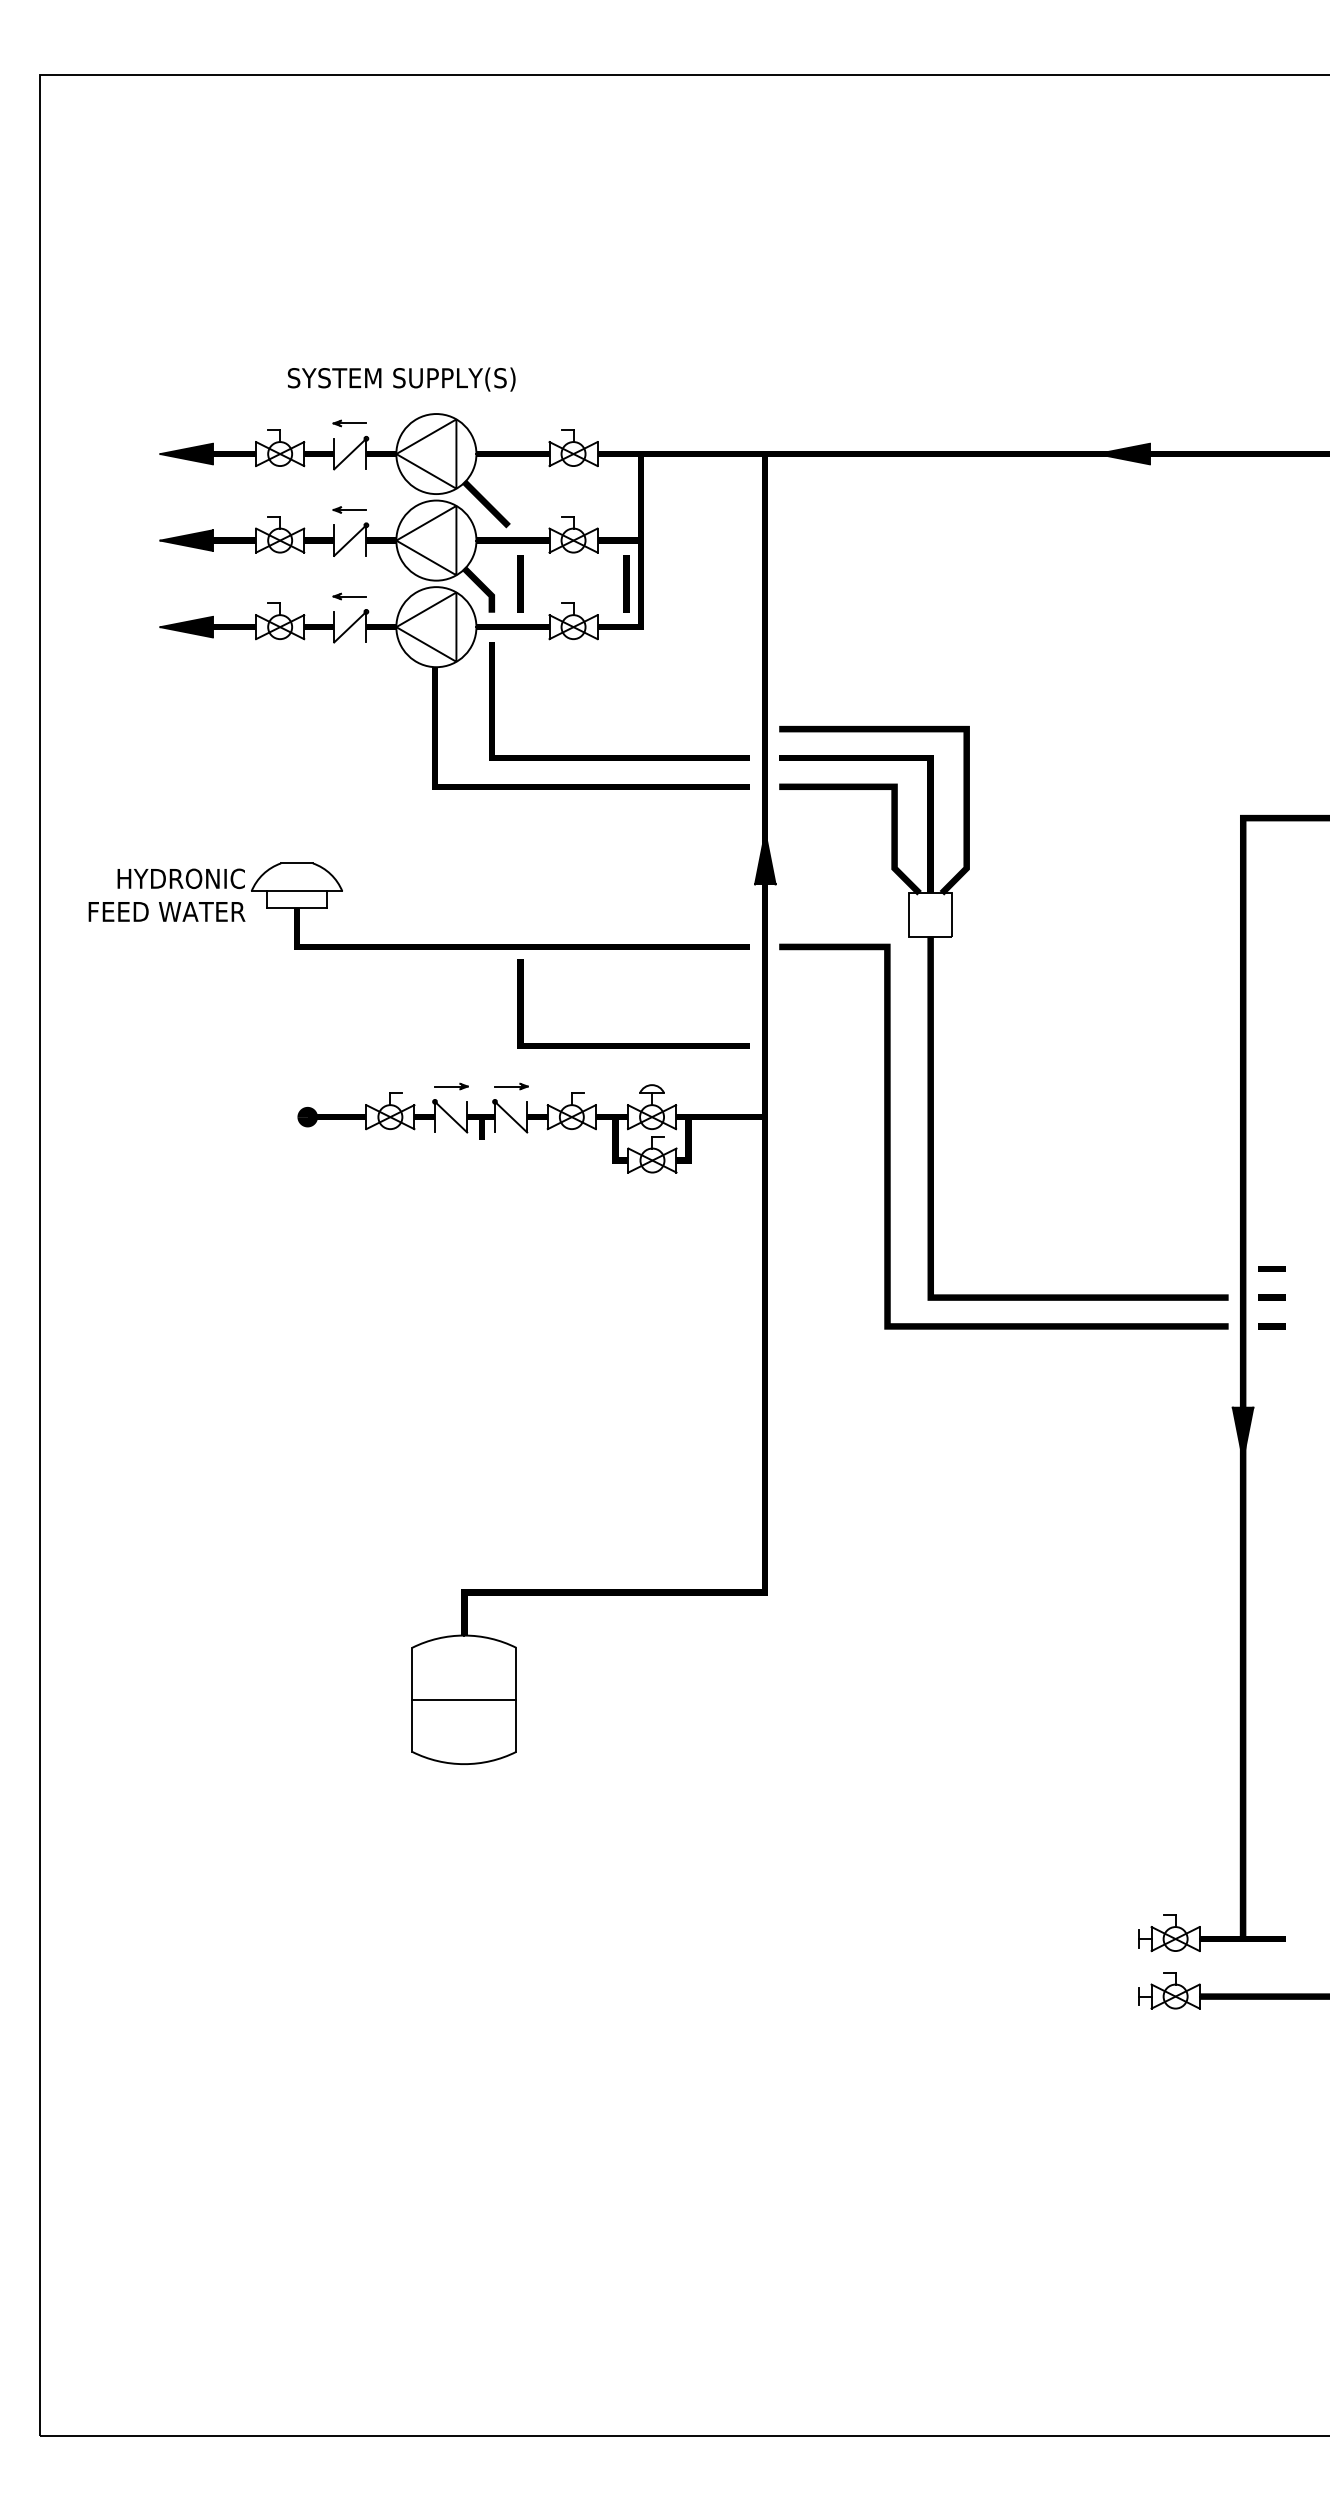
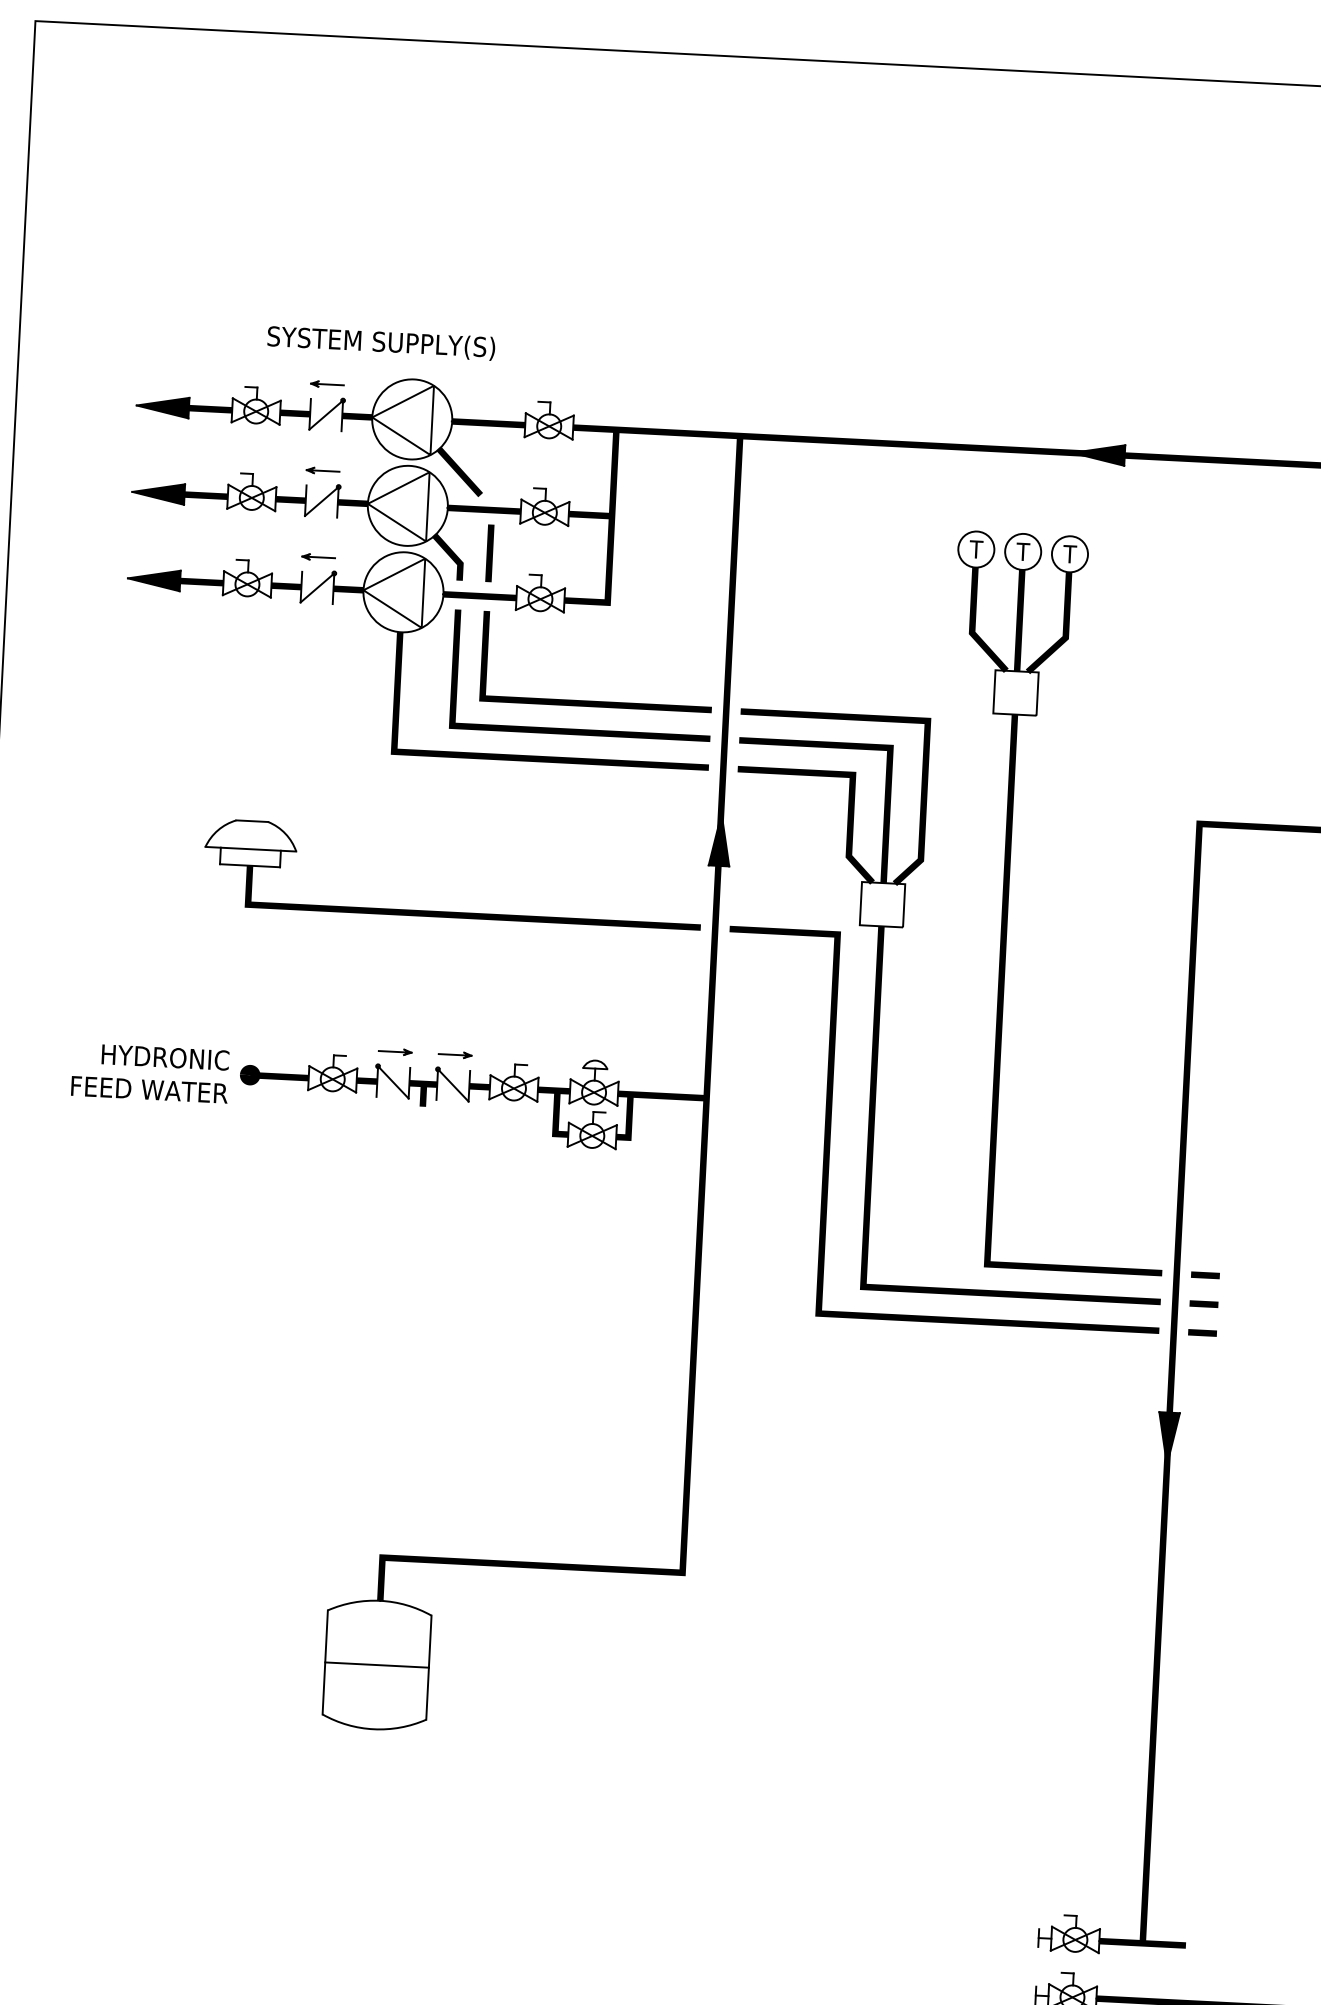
line: (626, 583) -> (595, 558), removed
text: (166, 894) -> (149, 1072), moved
part: (1056, 903) -> (1008, 899), added
line: (633, 1043) -> (595, 701), moved

